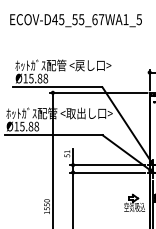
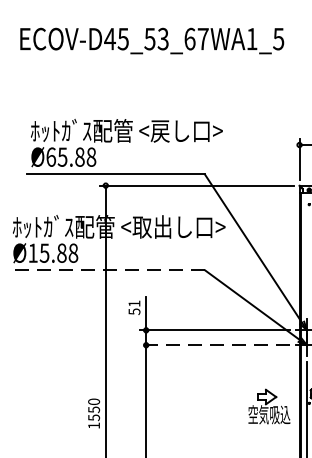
text: (81, 19) -> (163, 38), ECOV-D45_55_67WA1_5 -> ECOV-D45_53_67WA1_5
text: (25, 78) -> (50, 156), Ø15.88 -> Ø65.88
line: (53, 135) -> (106, 271), solid -> dashed
line: (107, 172) -> (215, 345), solid -> dashed

